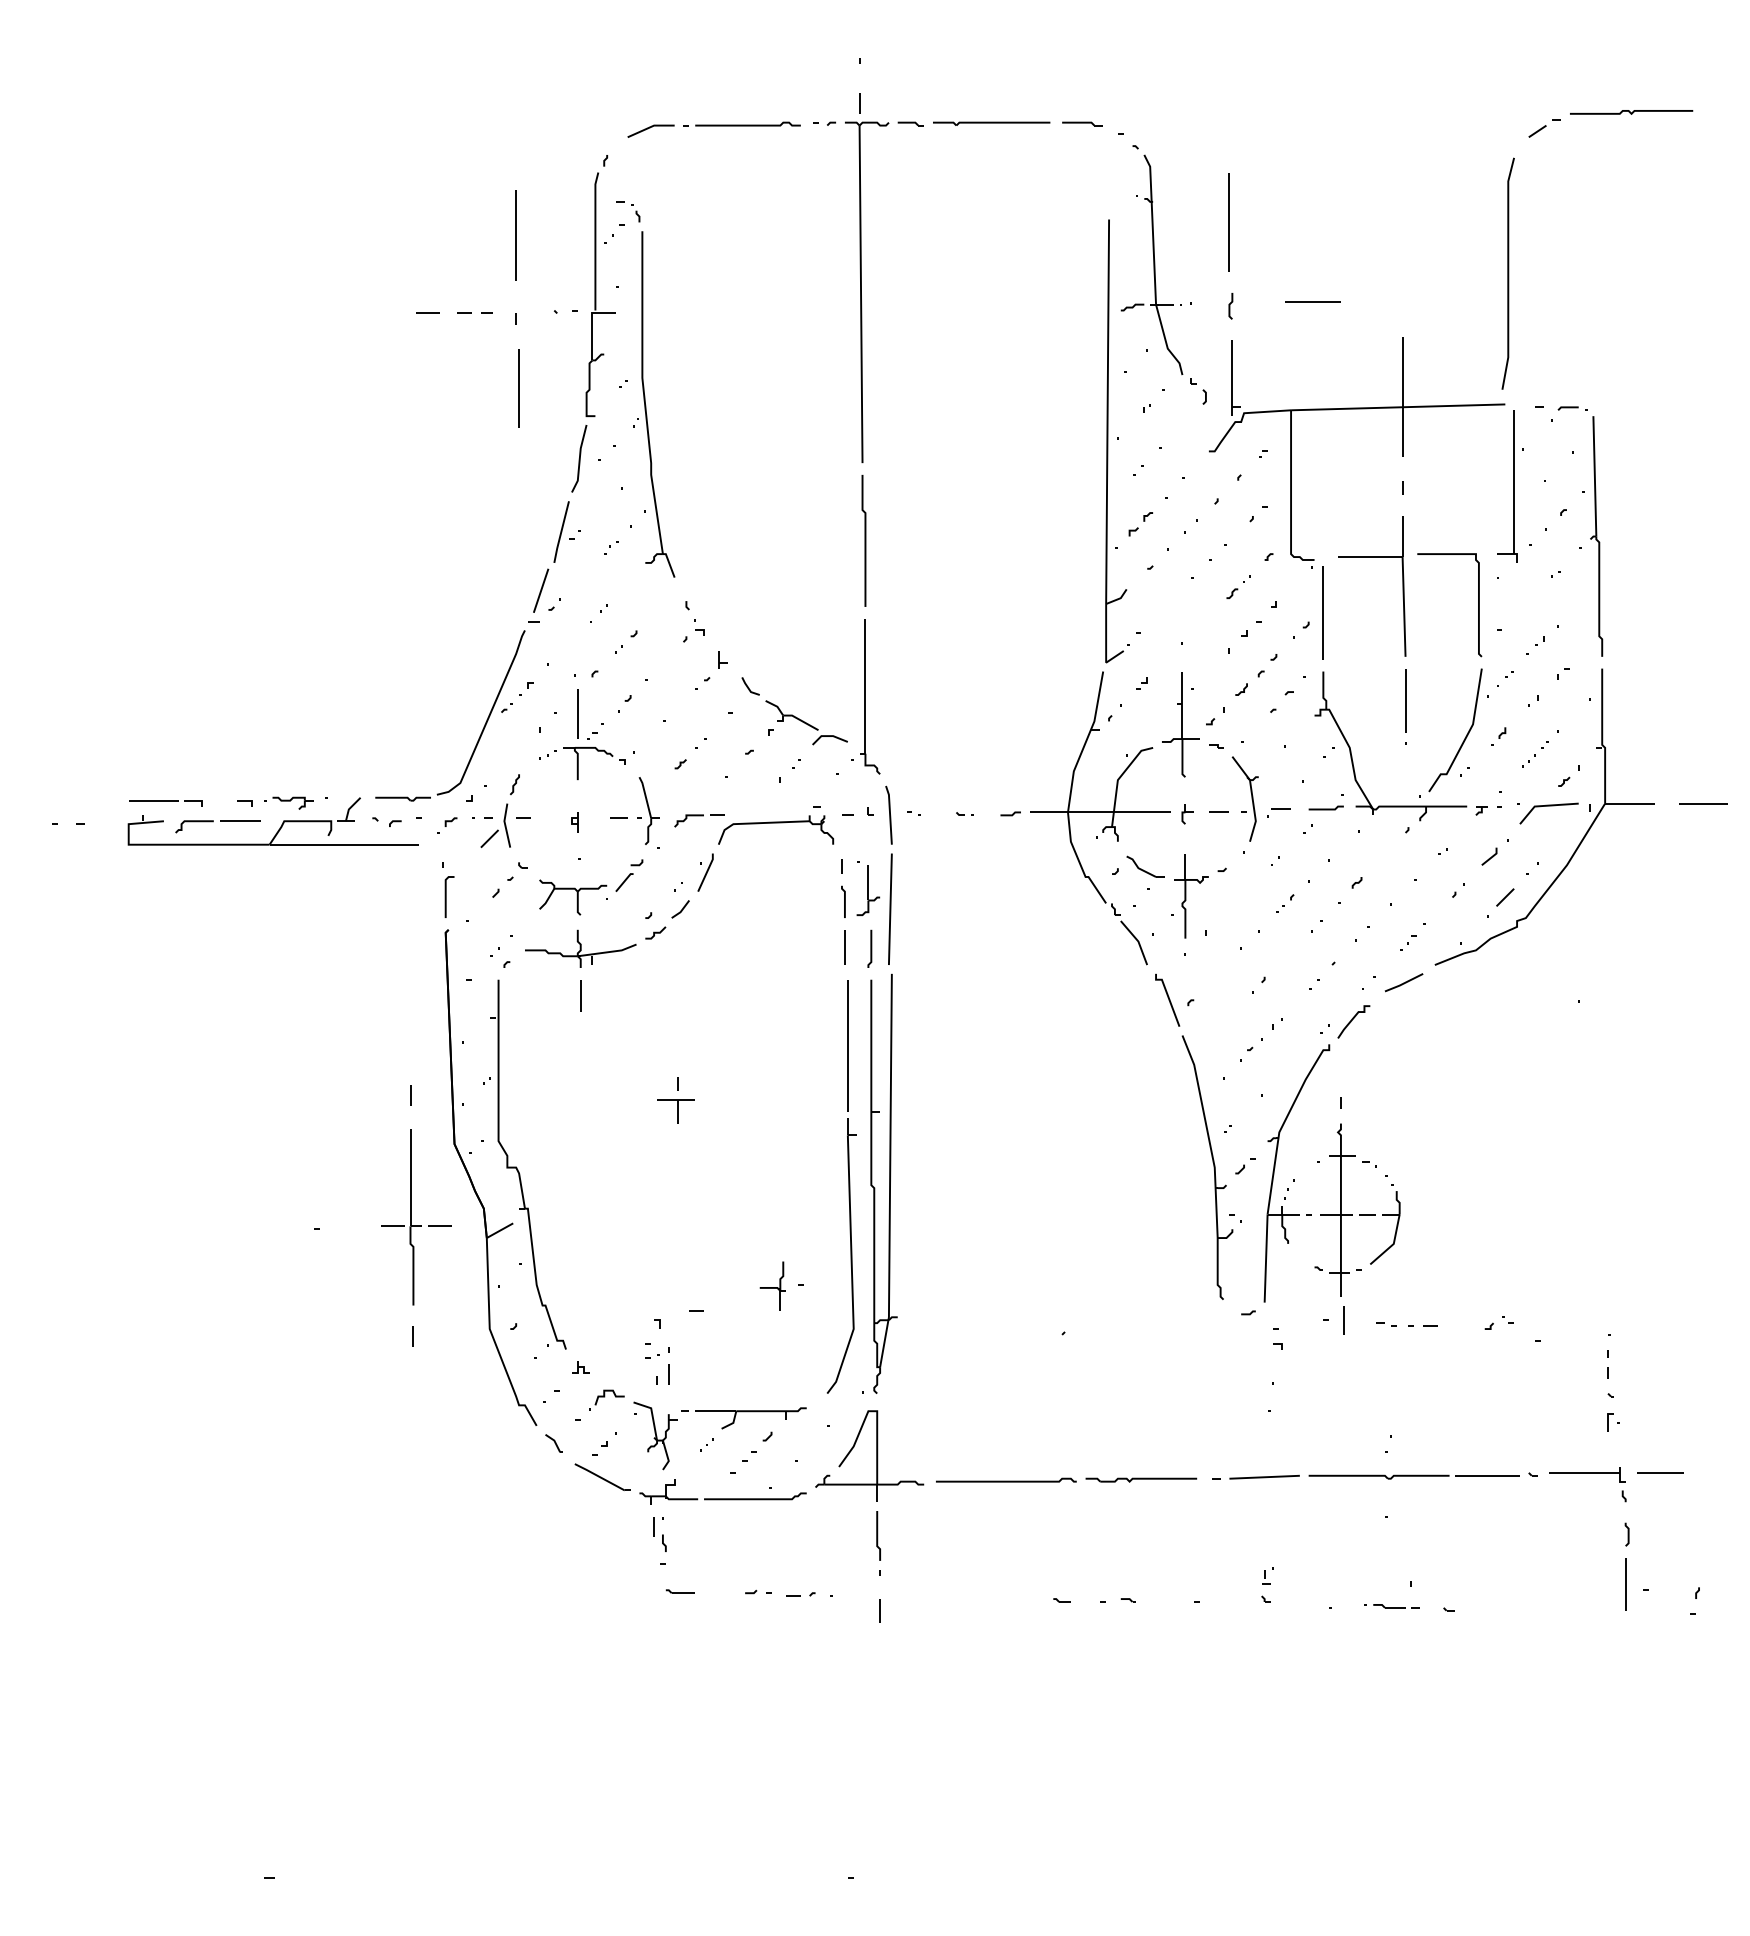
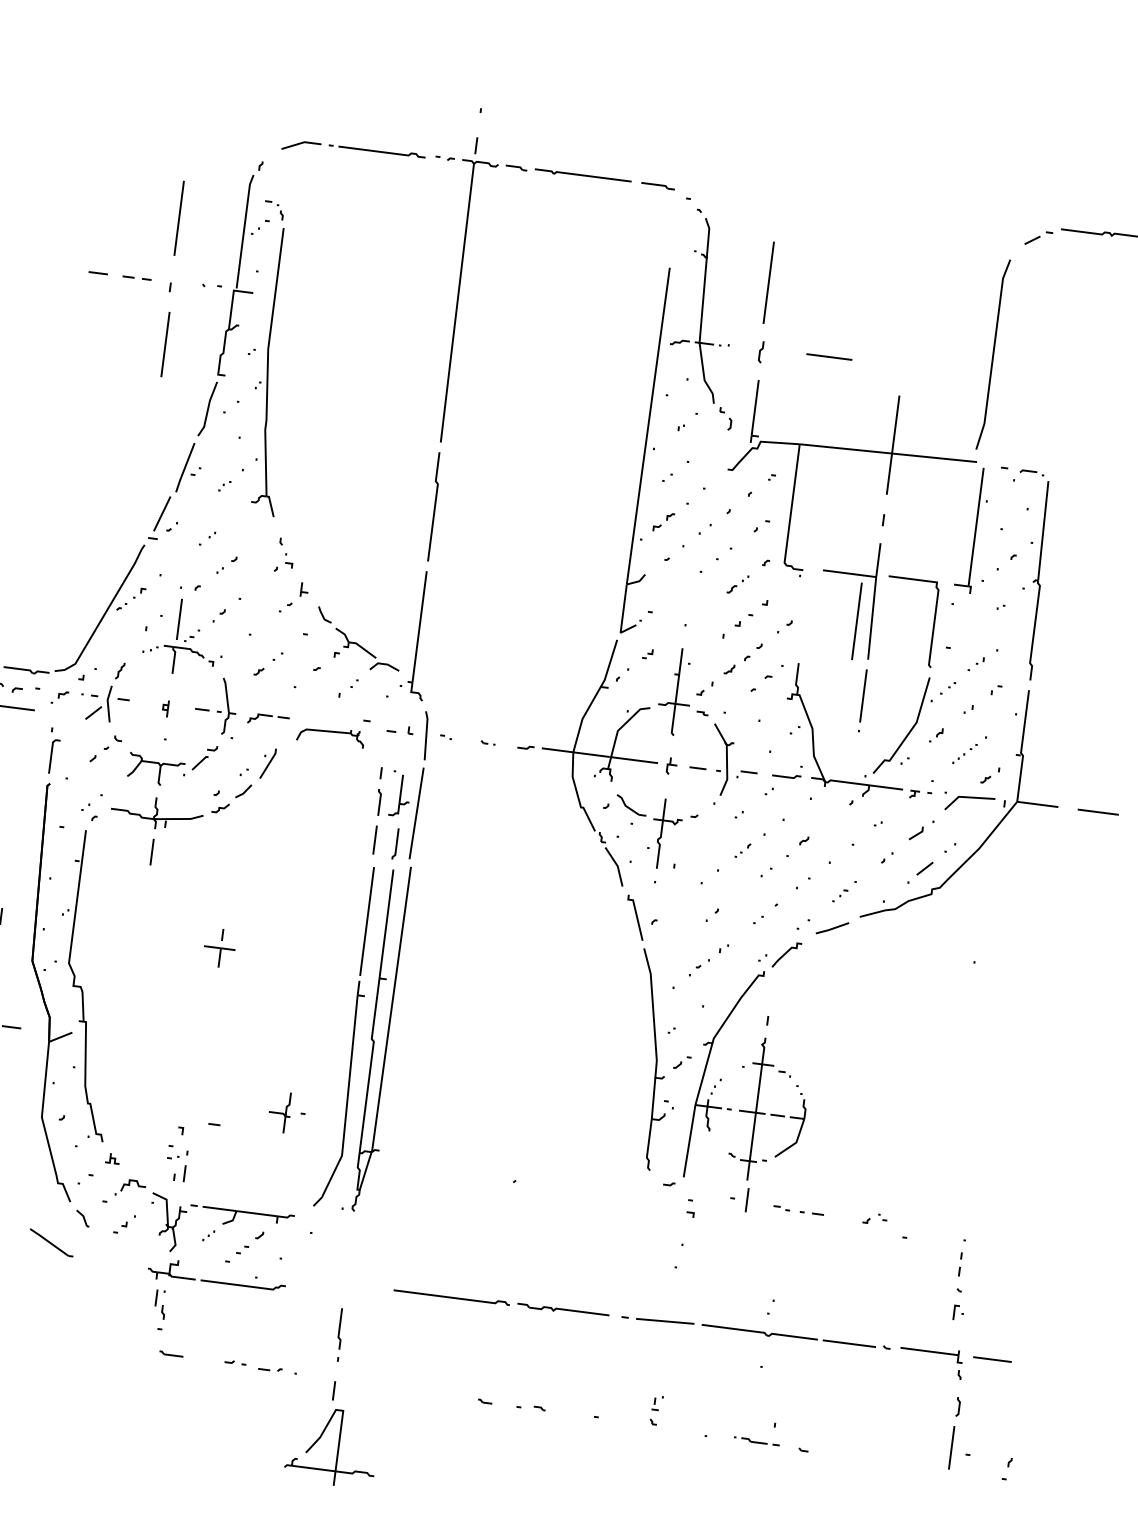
line: (1322, 612) -> (856, 621), moved
part: (776, 829) -> (331, 735), size x0.7
part: (876, 1455) -> (338, 1447), moved
part: (602, 1476) -> (51, 1242), moved

